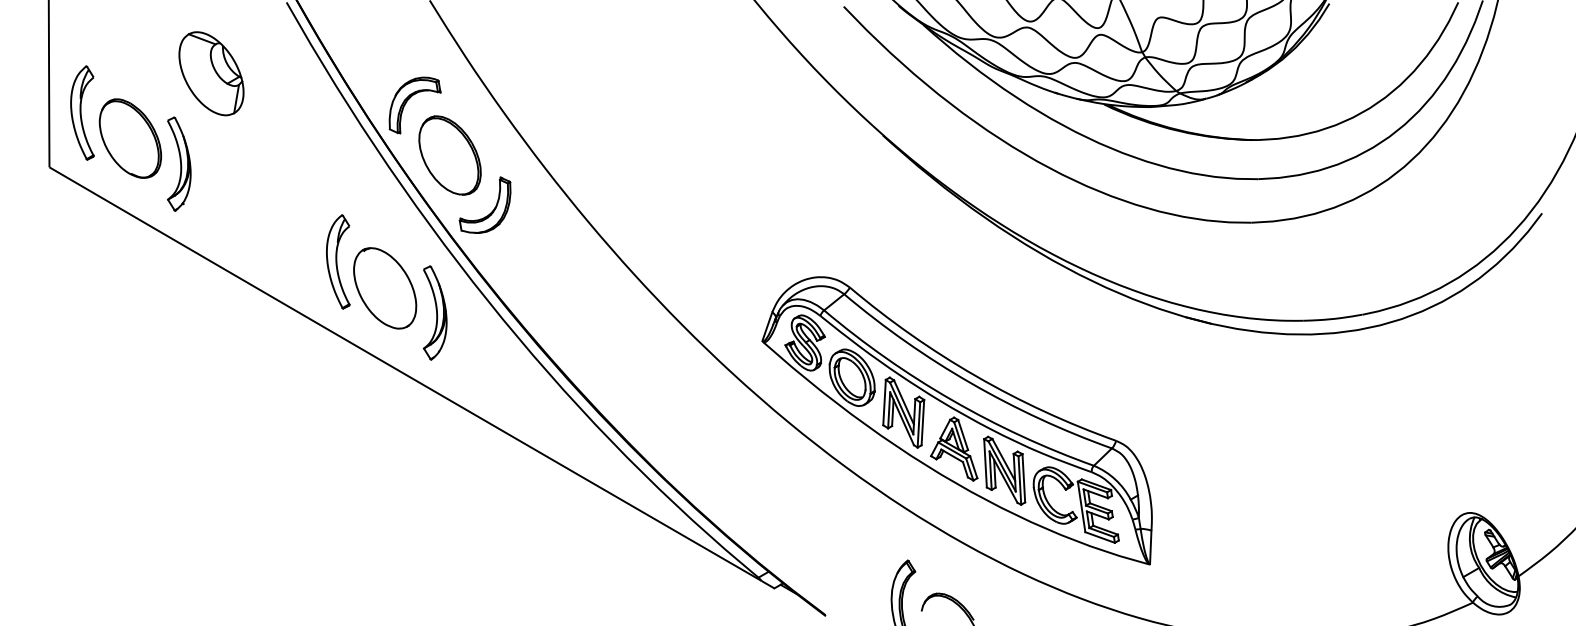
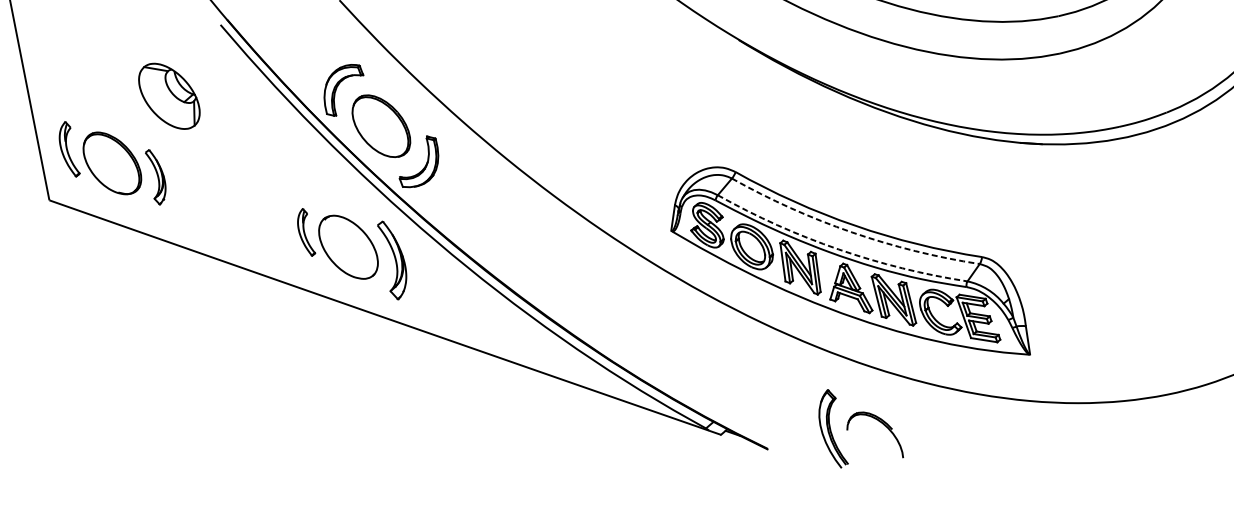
part: (82, 112) -> (68, 149), size x0.7
part: (179, 163) -> (157, 176), size x0.7
part: (338, 261) -> (305, 232), size x0.6
arc: (971, 383) -> (852, 232), solid -> dashed
arc: (952, 400) -> (839, 249), solid -> dashed

